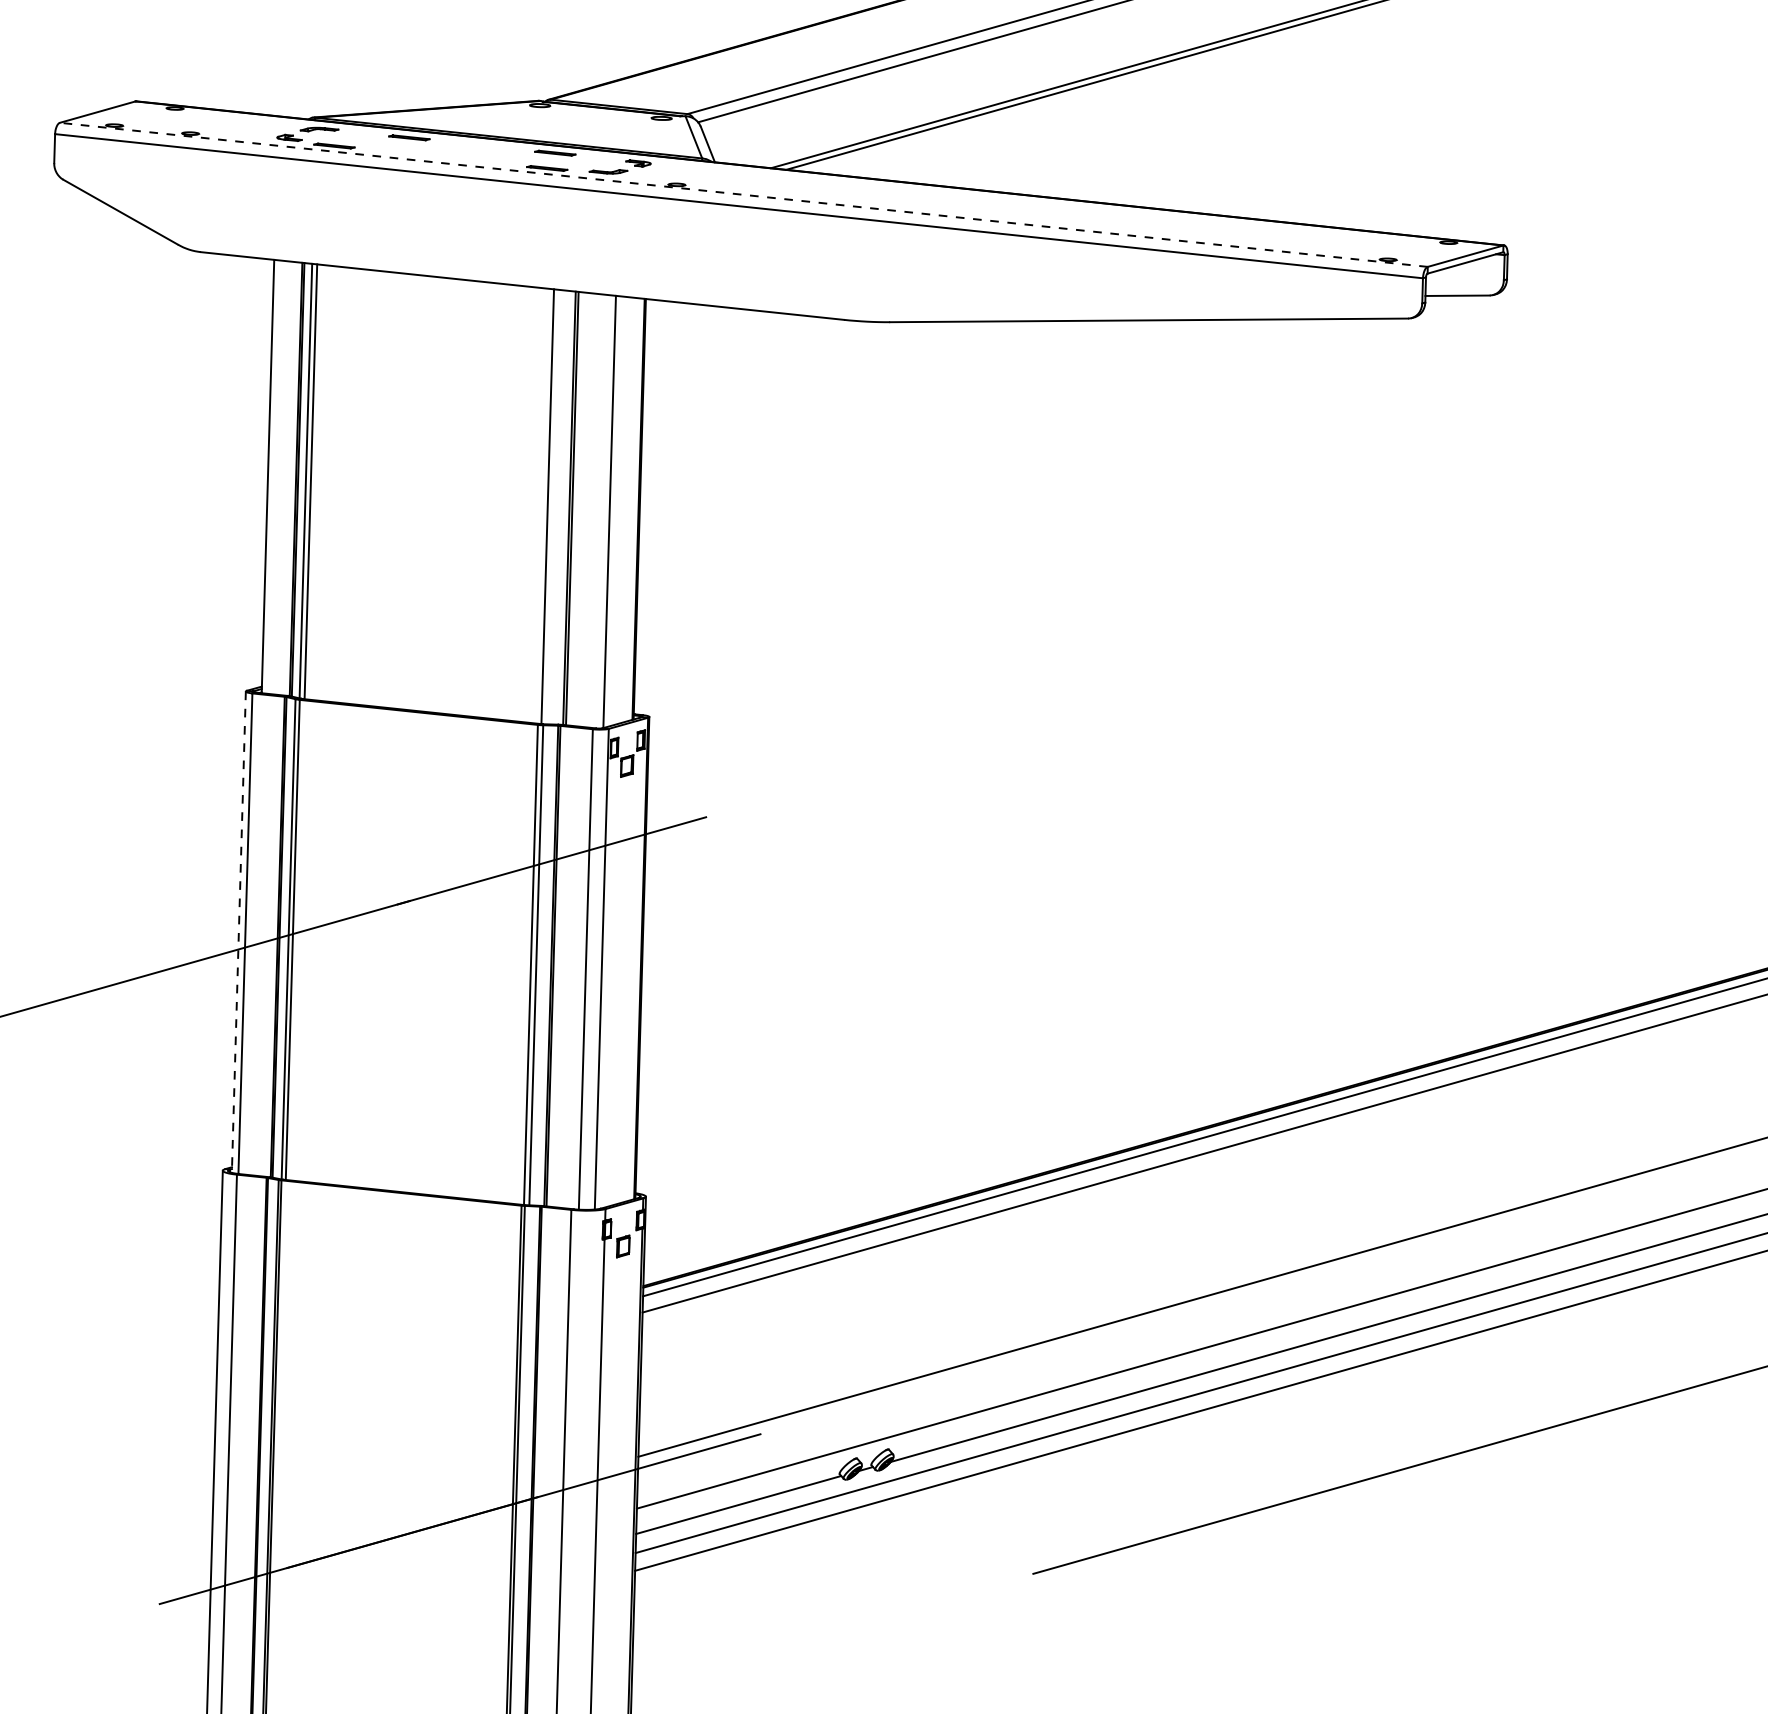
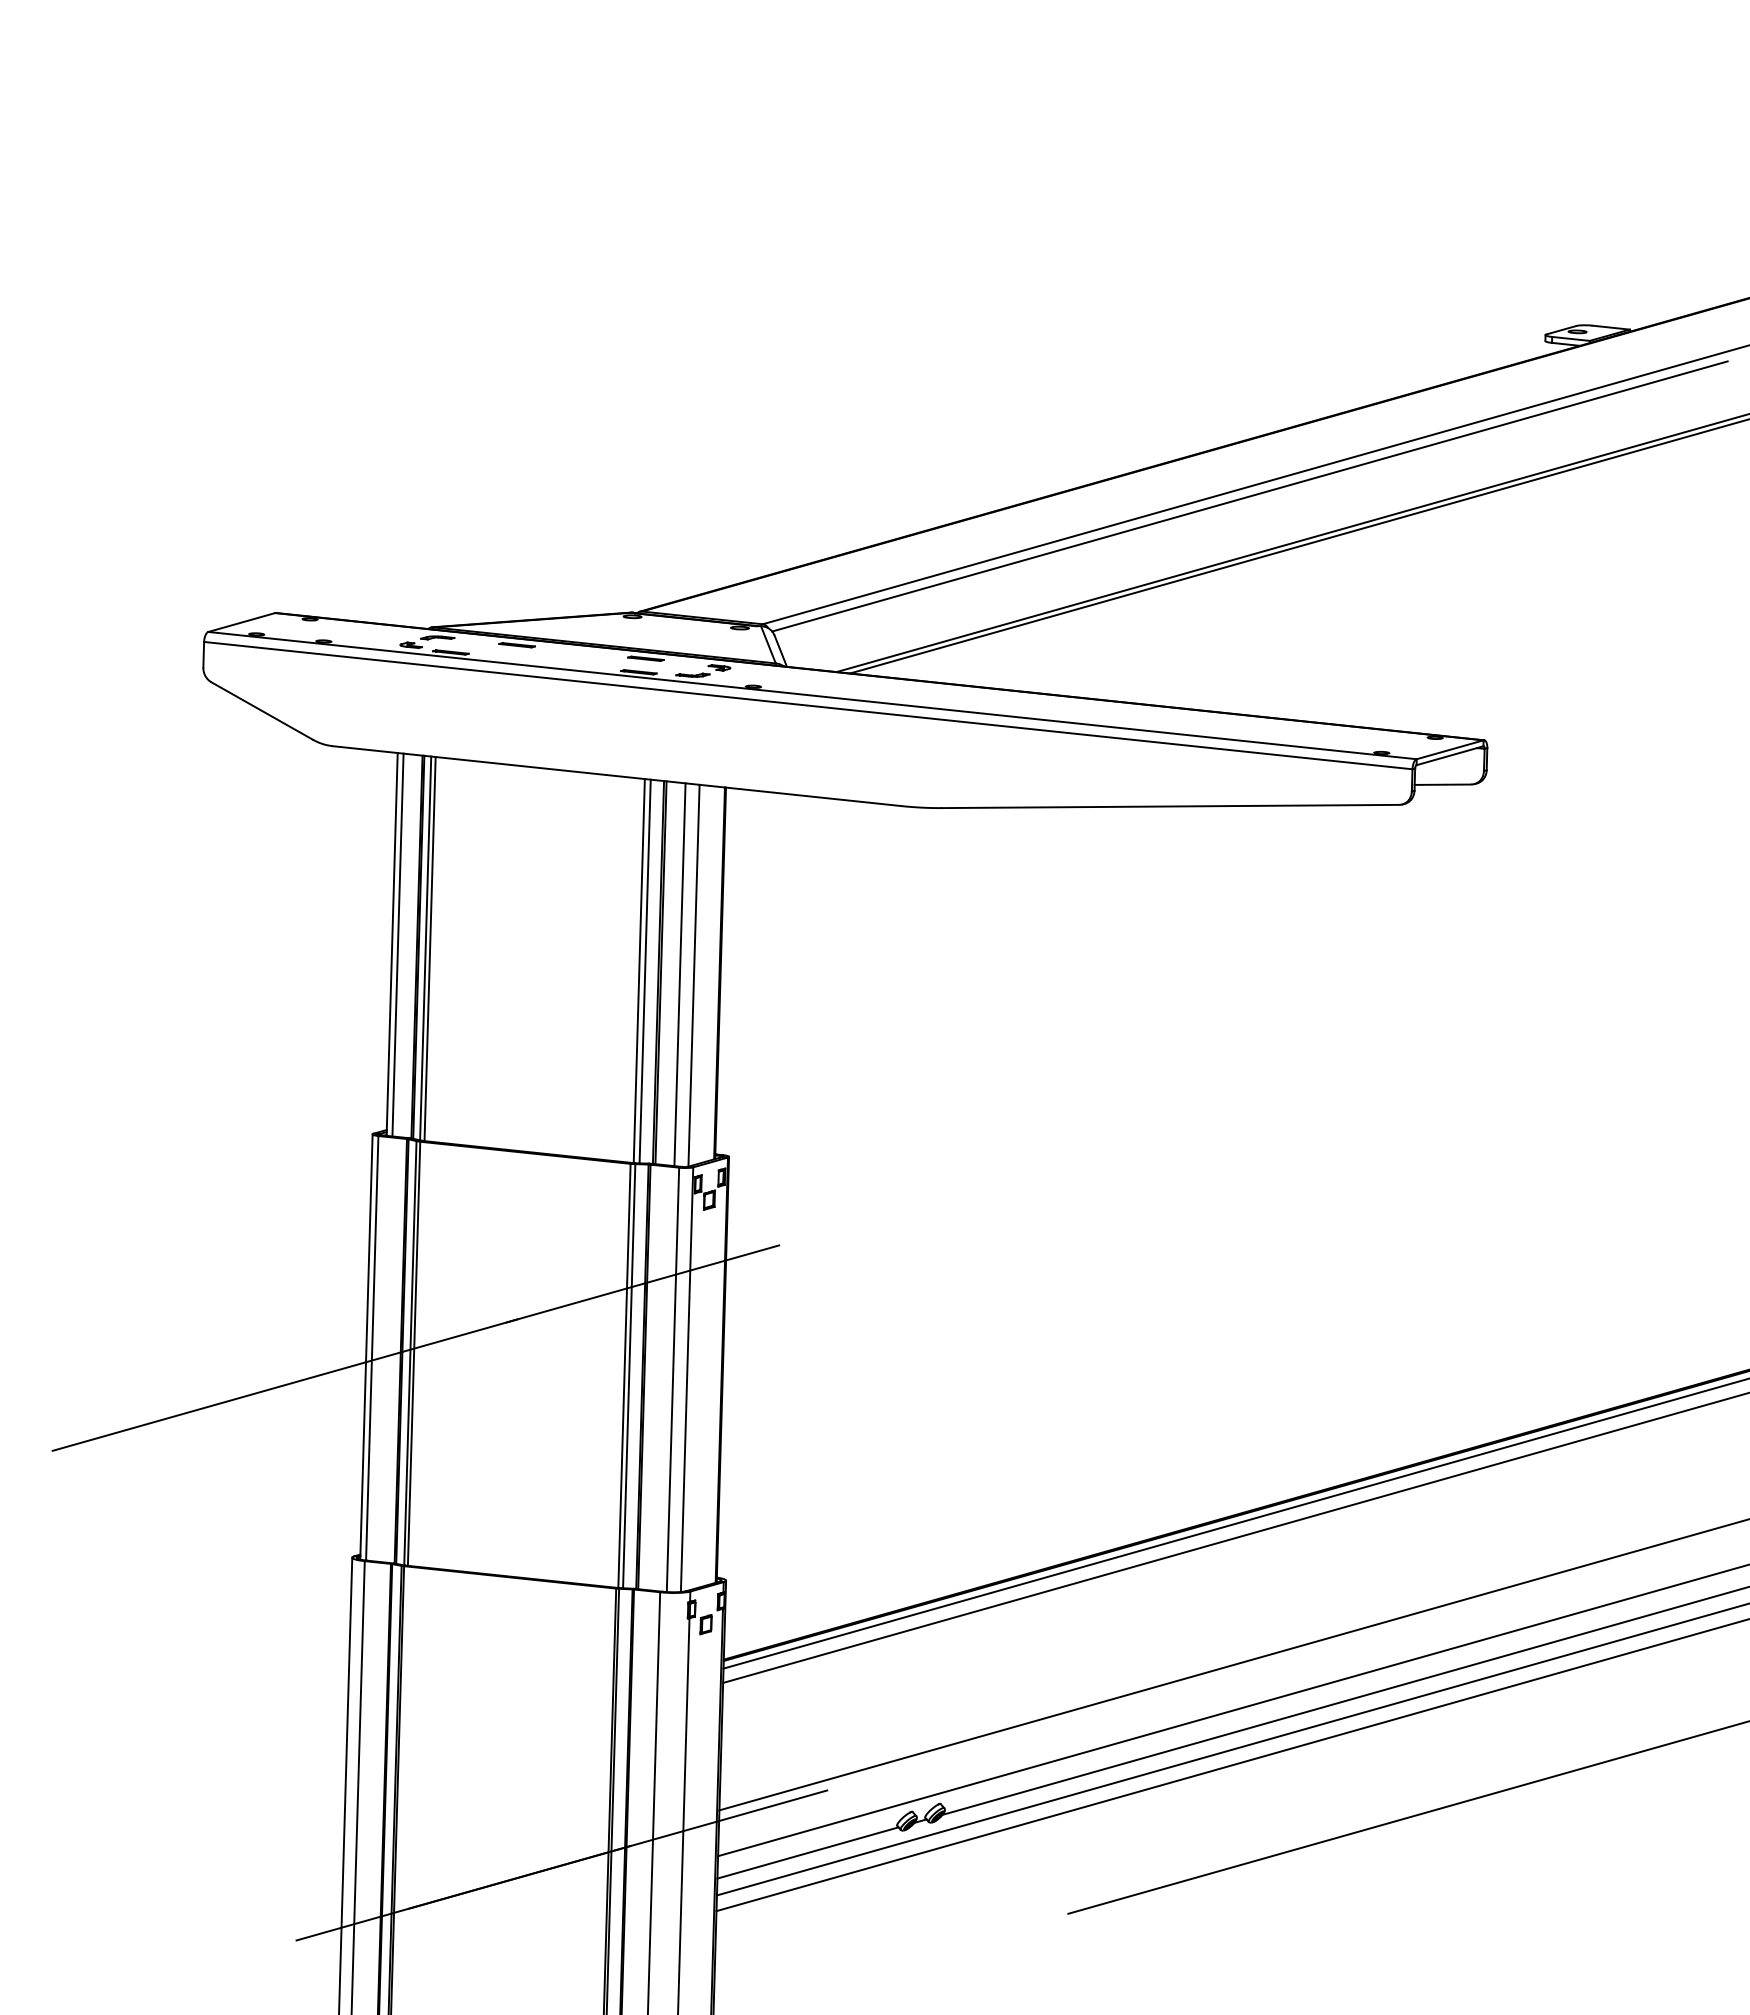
line: (743, 194) -> (812, 695), dashed -> solid
line: (274, 476) -> (397, 944), added
line: (553, 507) -> (644, 971), added
line: (593, 510) -> (679, 974), added
line: (238, 931) -> (366, 1346), dashed -> solid

